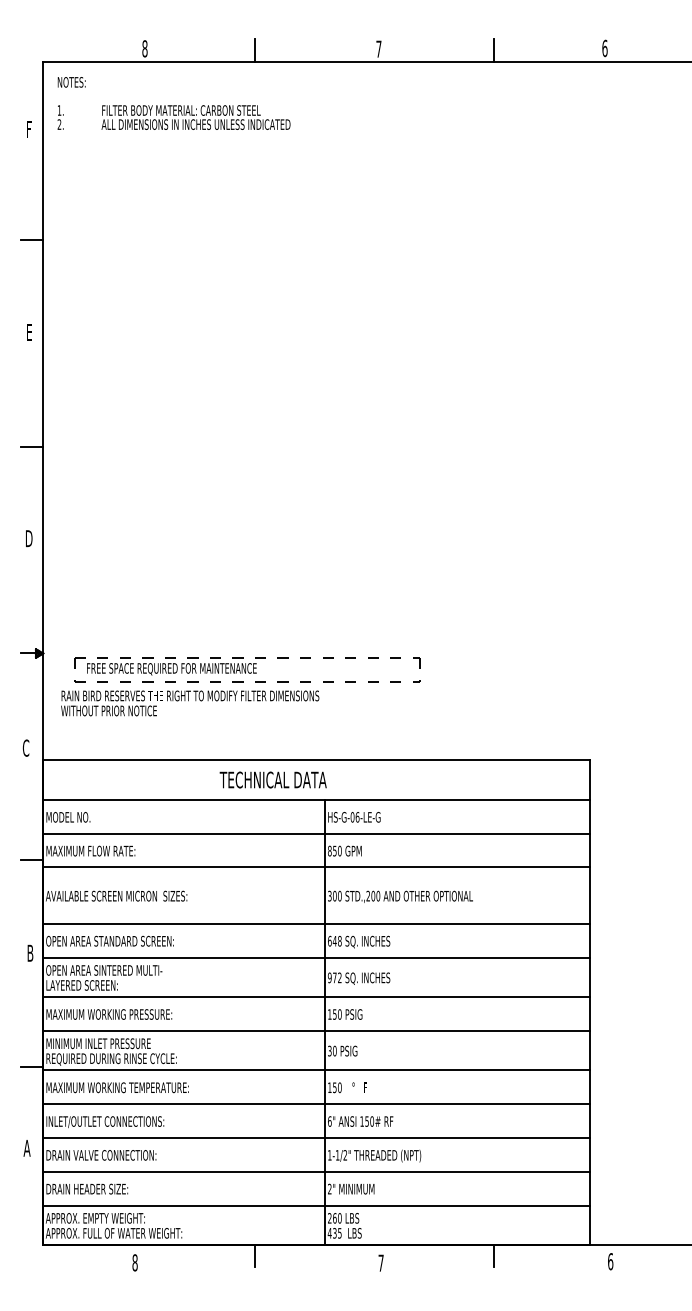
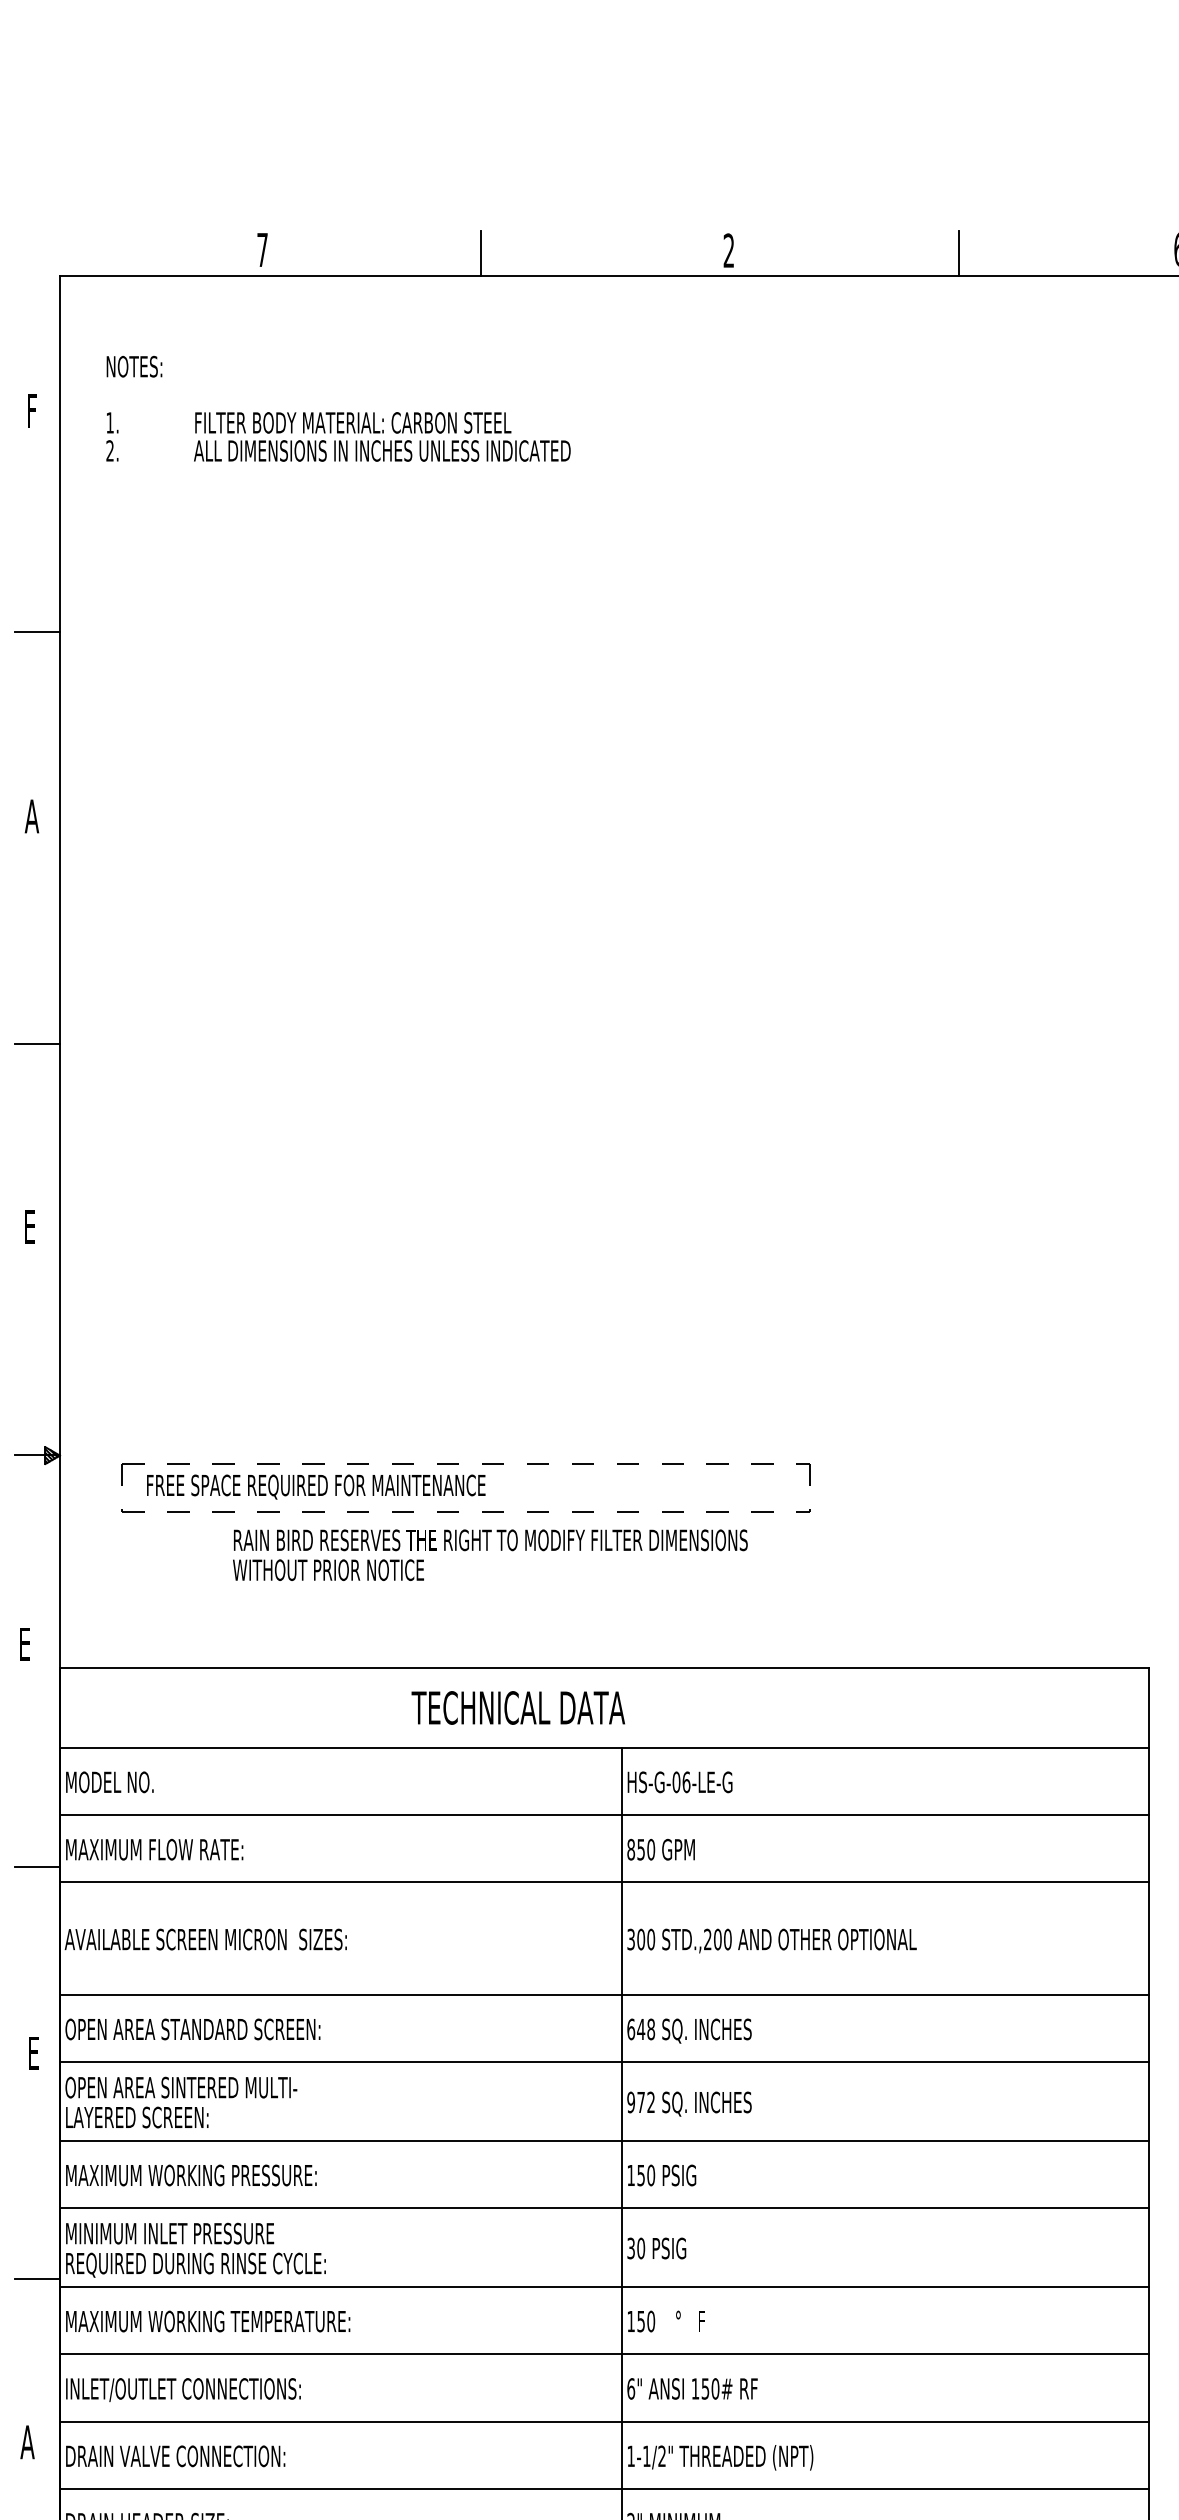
text: (144, 48) -> (261, 249), 8 -> 7
text: (378, 48) -> (728, 249), 7 -> 2
text: (173, 103) -> (337, 408), moved
text: (28, 332) -> (30, 815), E -> A
text: (29, 538) -> (32, 1226), D -> E
text: (190, 703) -> (490, 1555), moved
text: (25, 747) -> (24, 1643), C -> E
text: (30, 952) -> (34, 2051), B -> E

